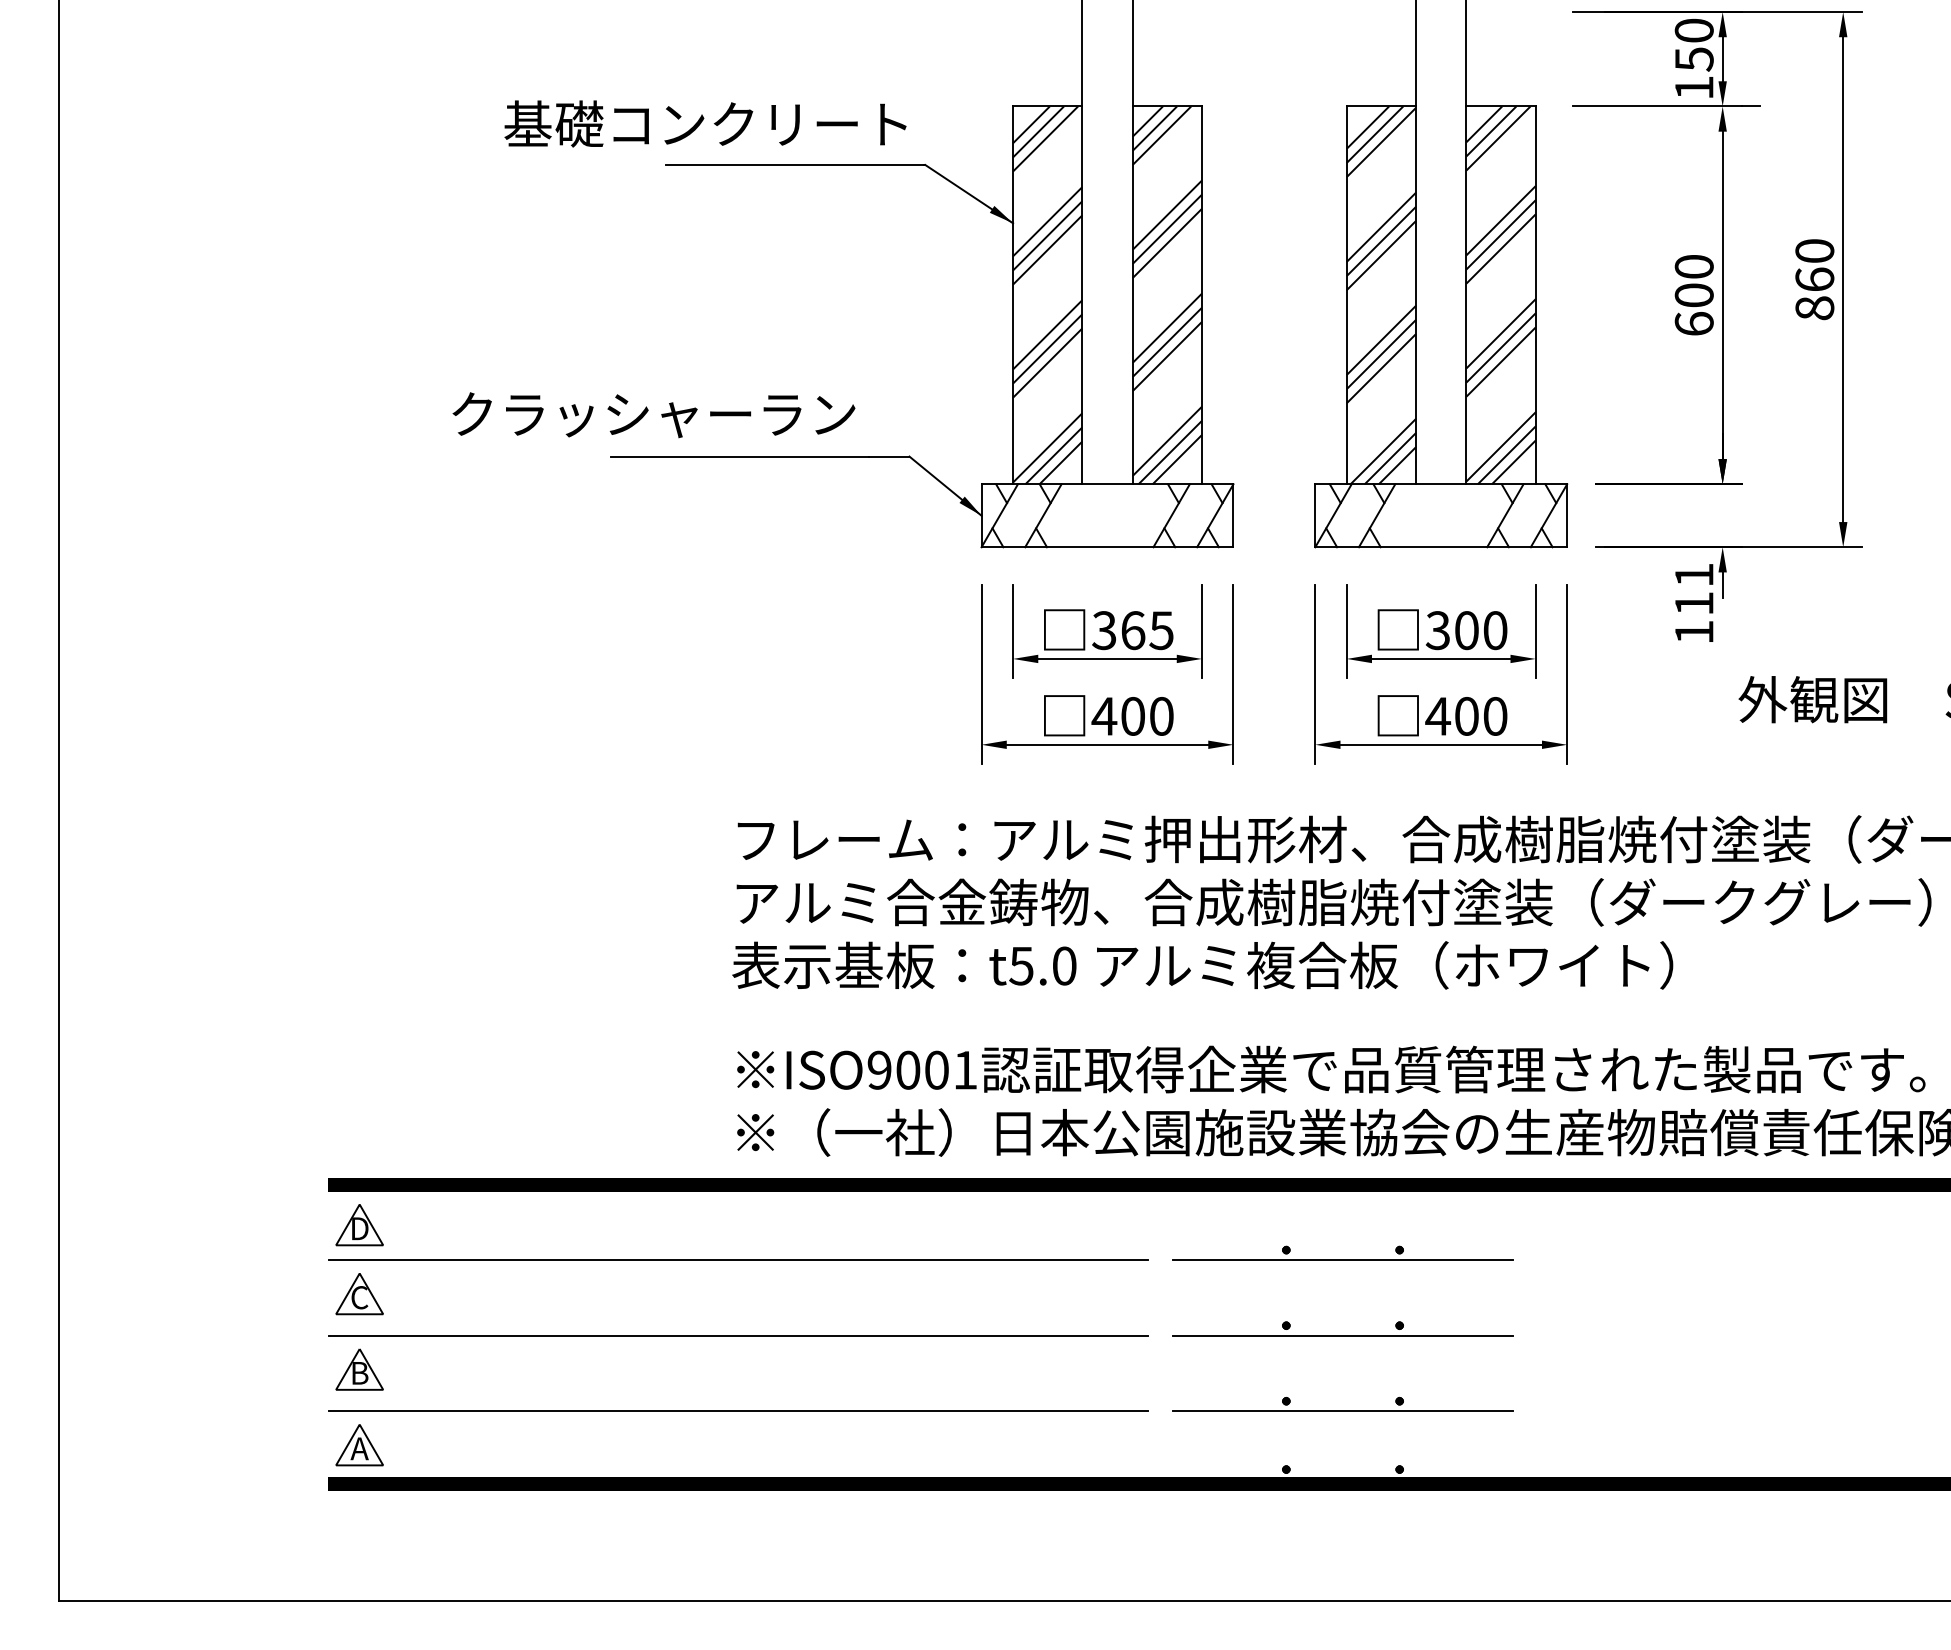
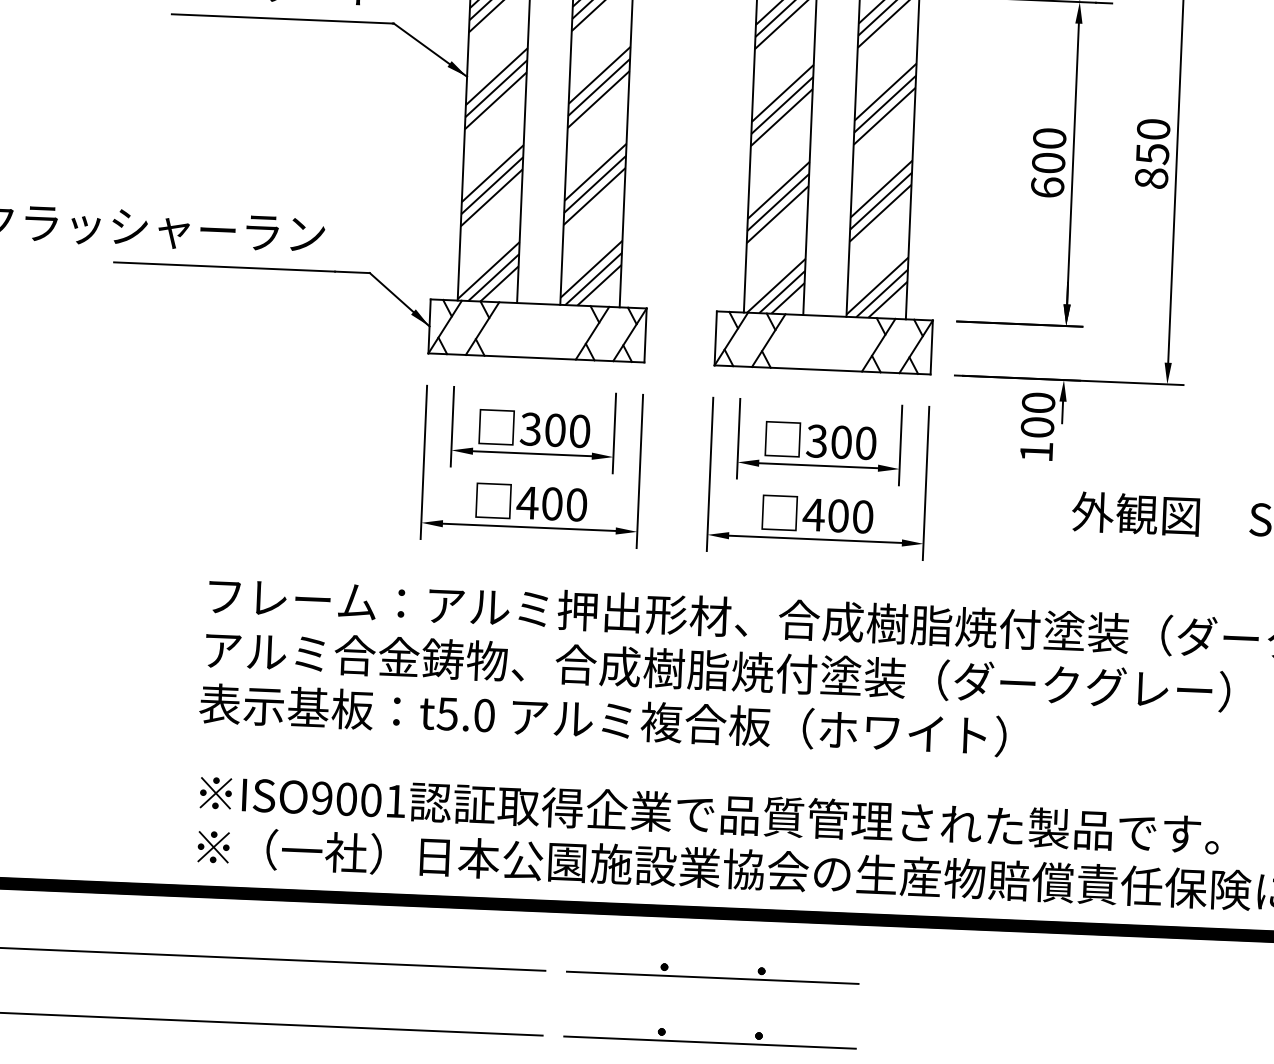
text: (1814, 279) -> (1152, 153), 860 -> 850
text: (1693, 589) -> (1037, 415), 111 -> 100
text: (1147, 630) -> (567, 430), 365 -> 300

